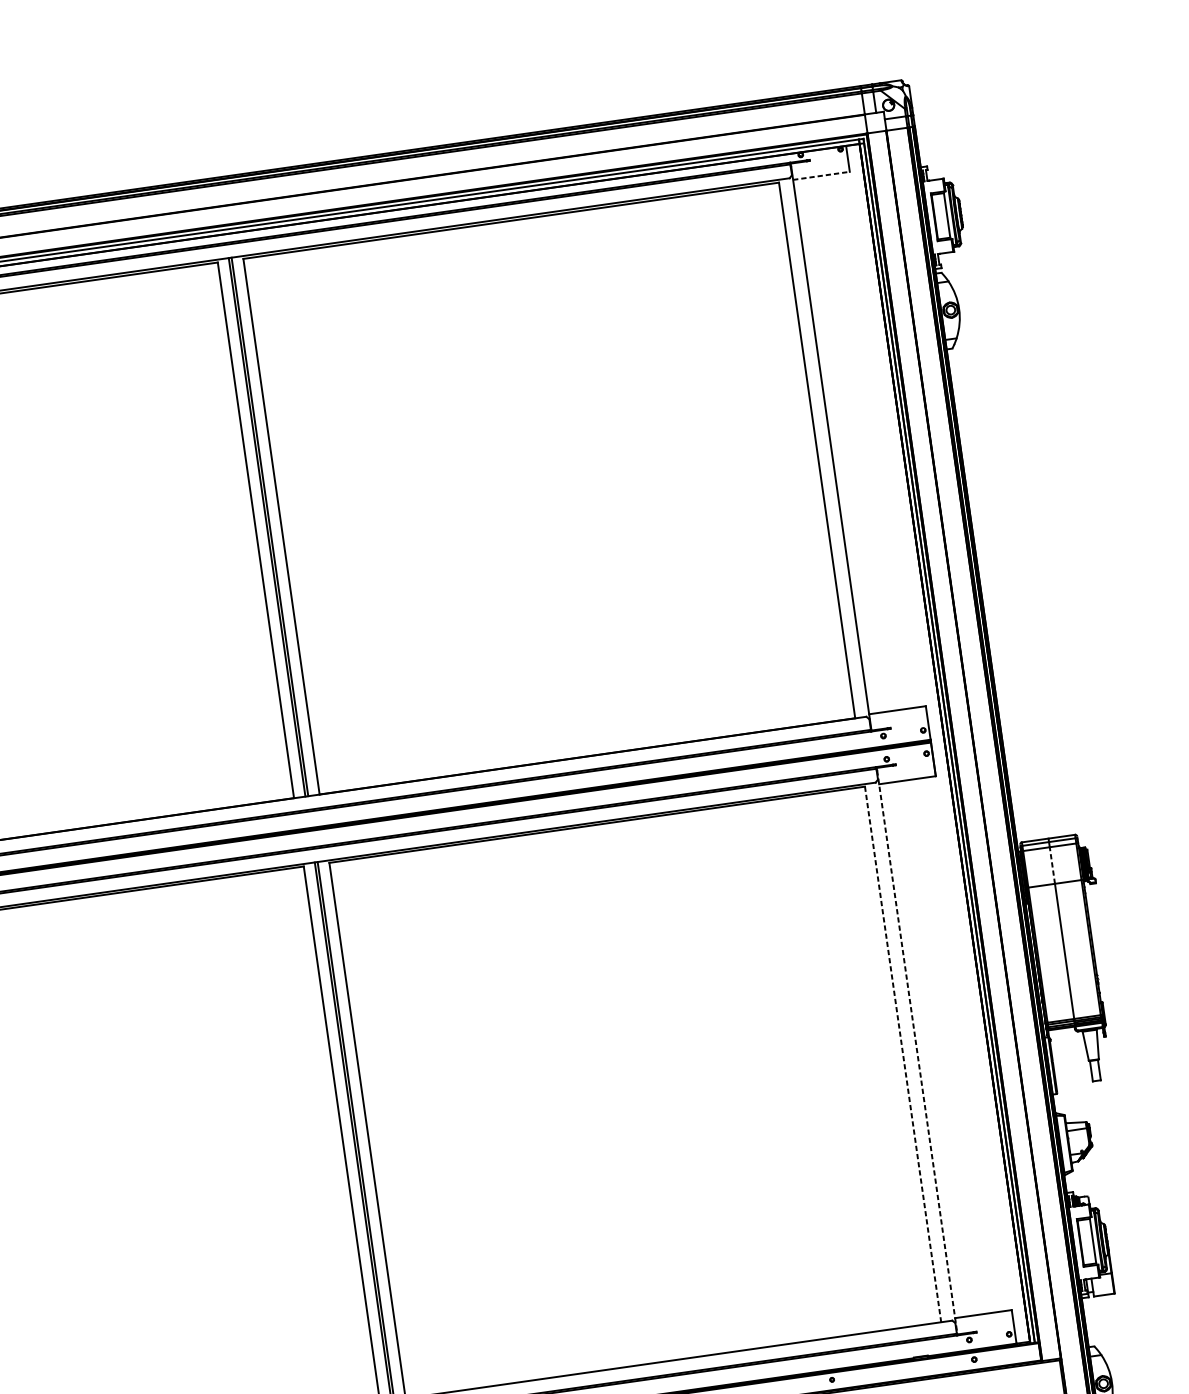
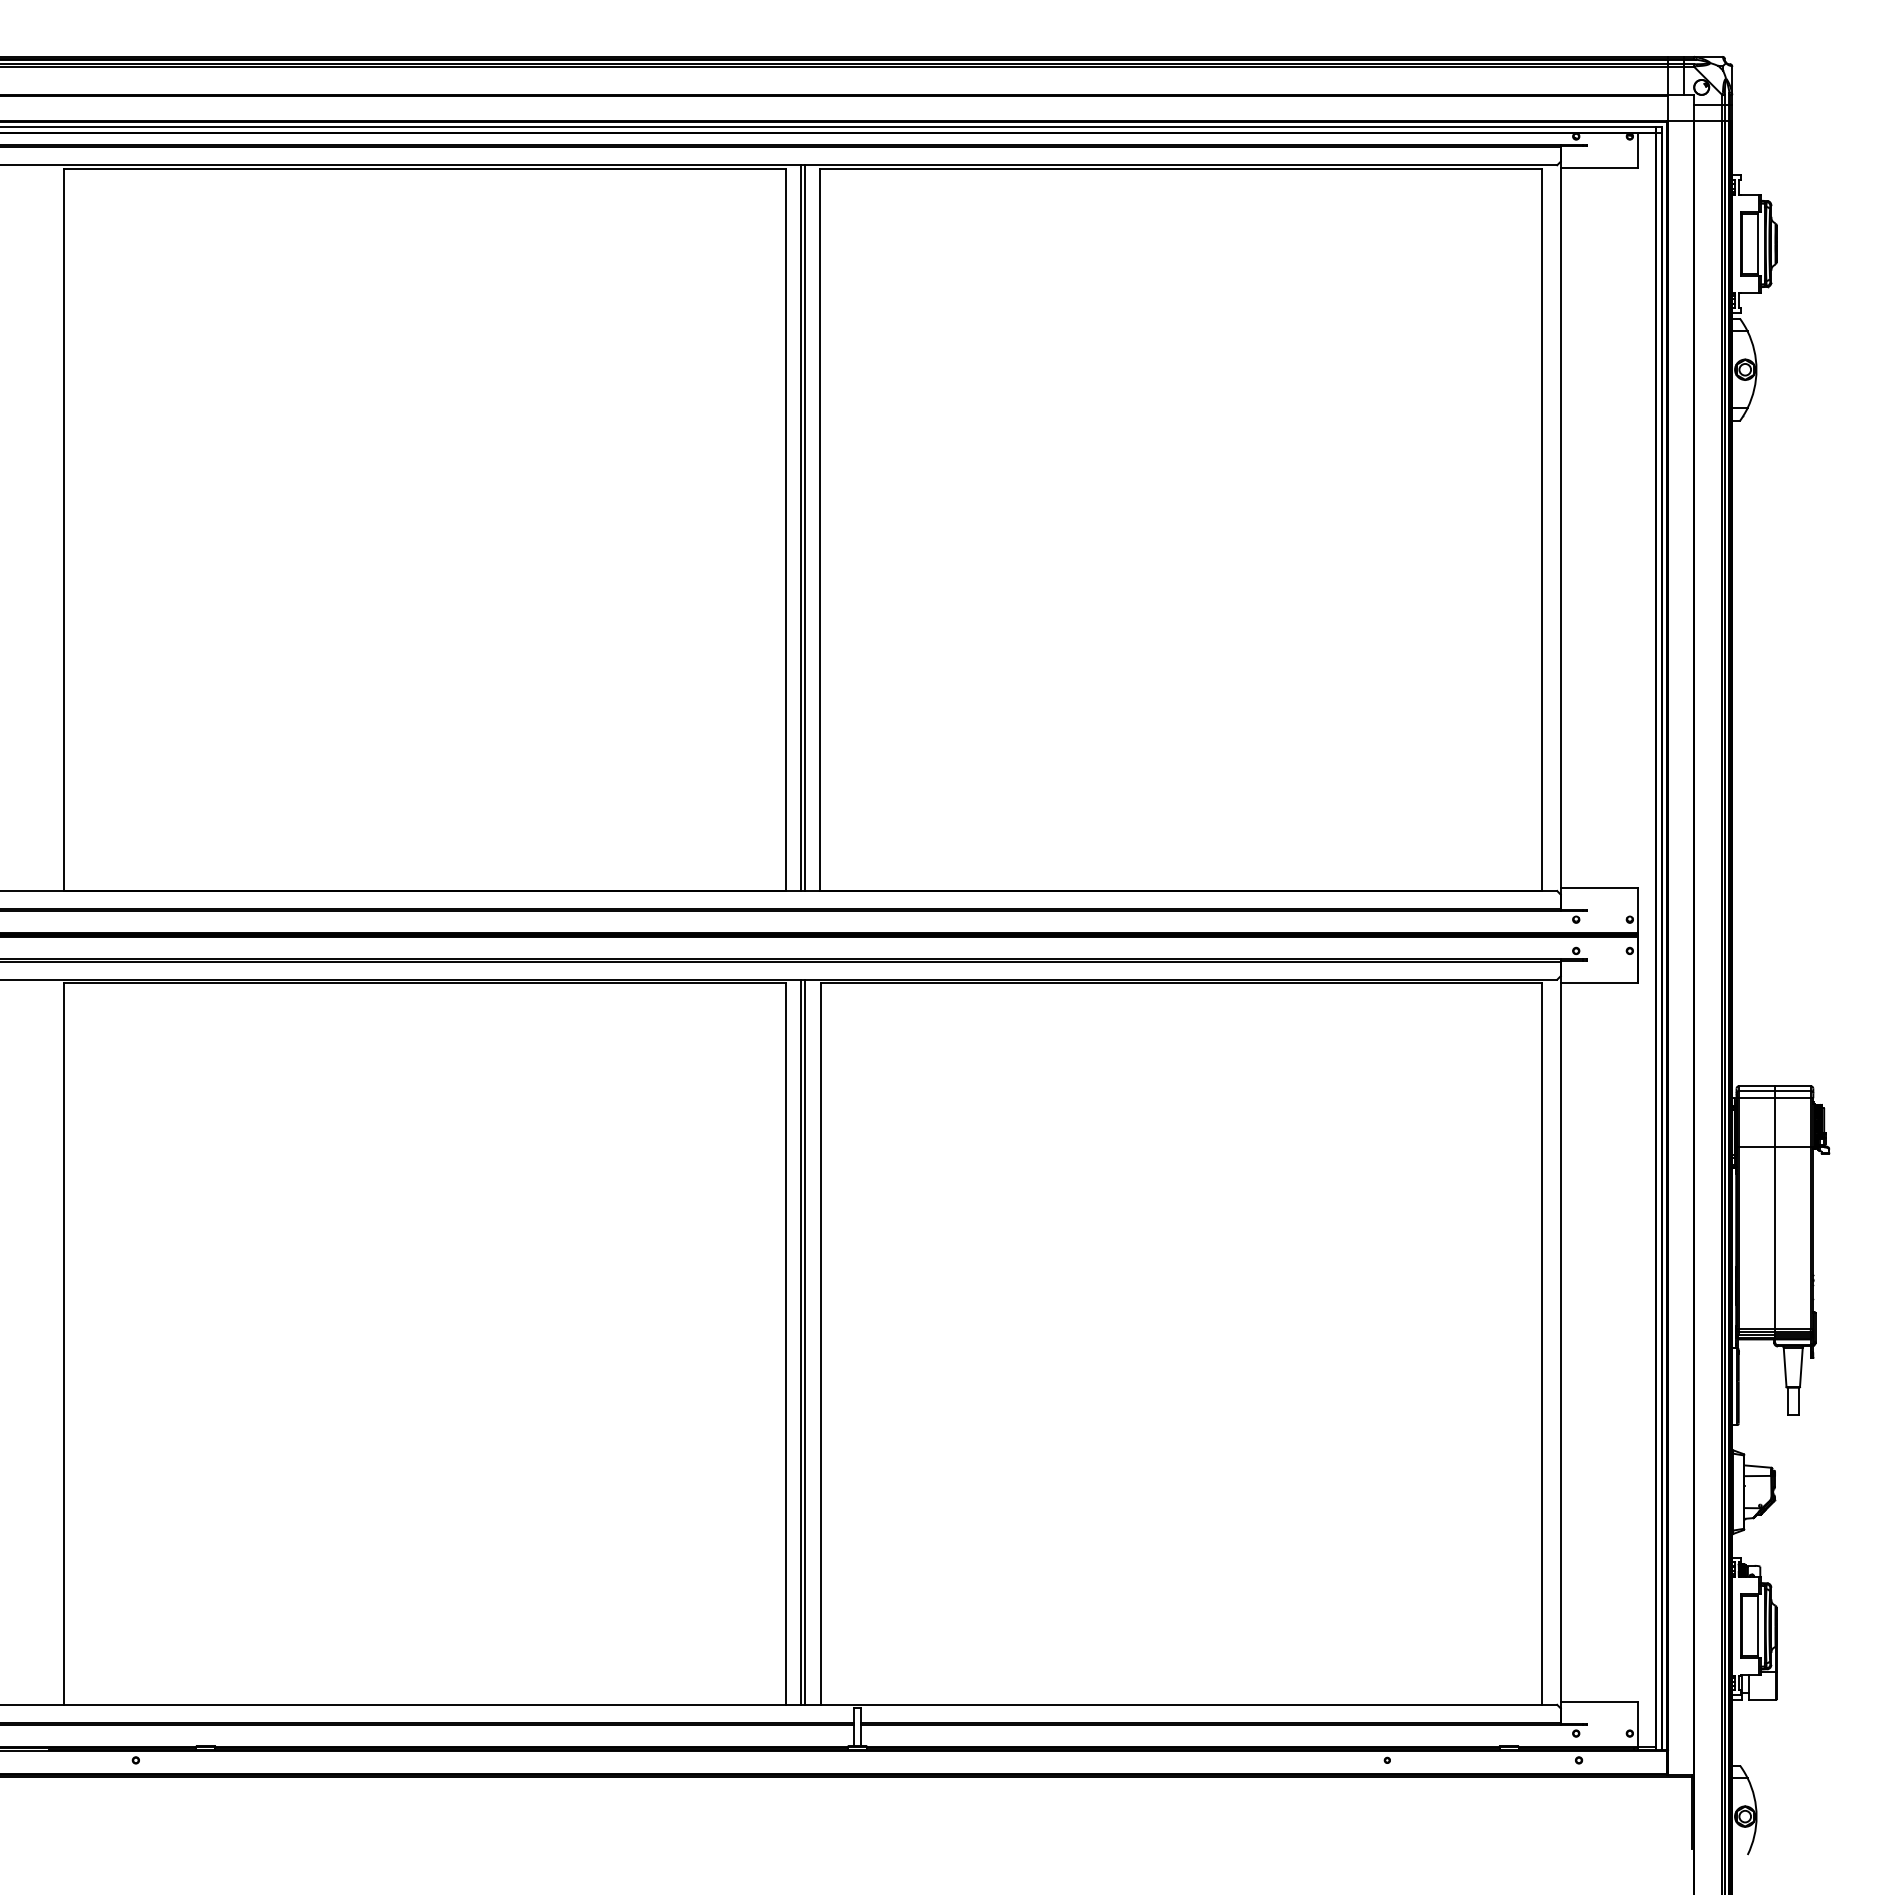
line: (822, 176) -> (1600, 168), dashed -> solid
line: (1052, 865) -> (1775, 1122), dashed -> solid
line: (917, 1052) -> (1561, 1344), dashed -> solid
line: (903, 1054) -> (1542, 1343), dashed -> solid

